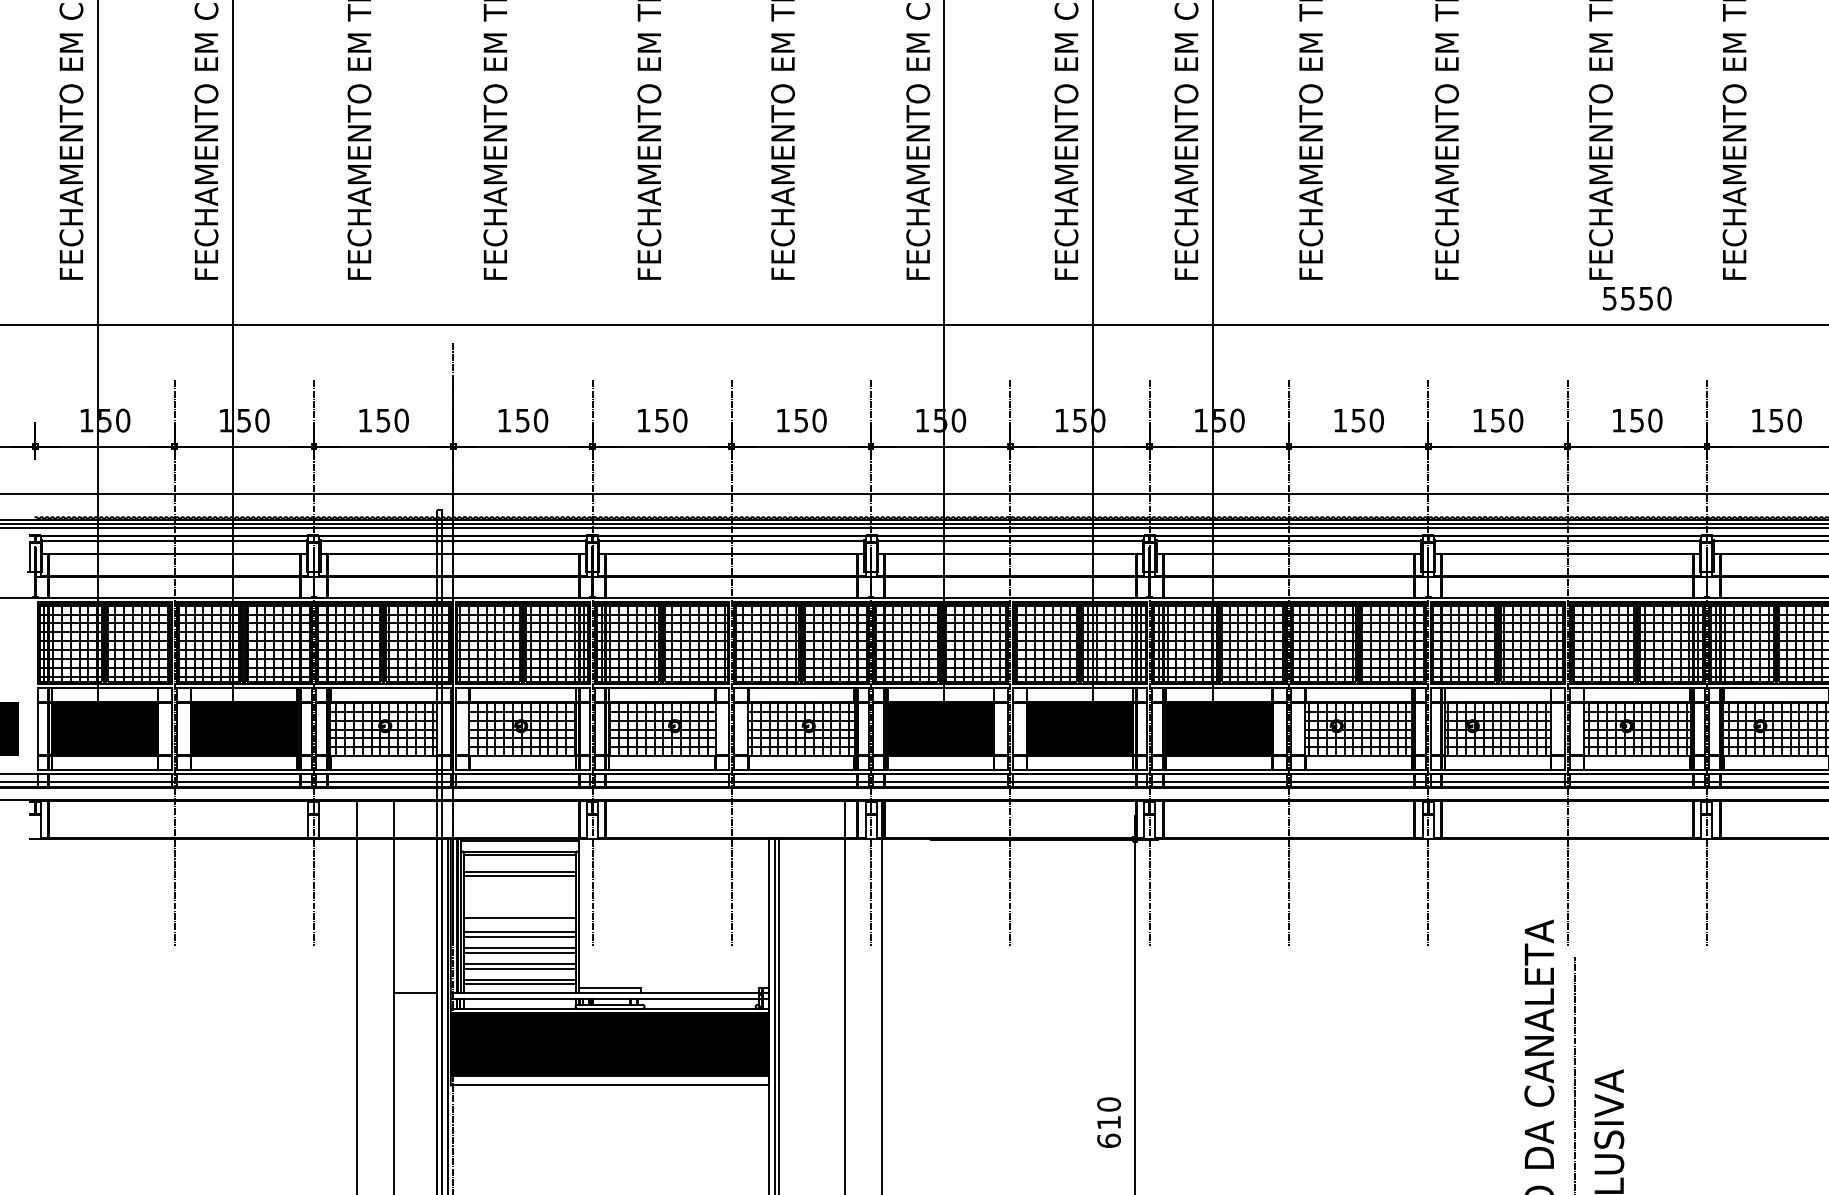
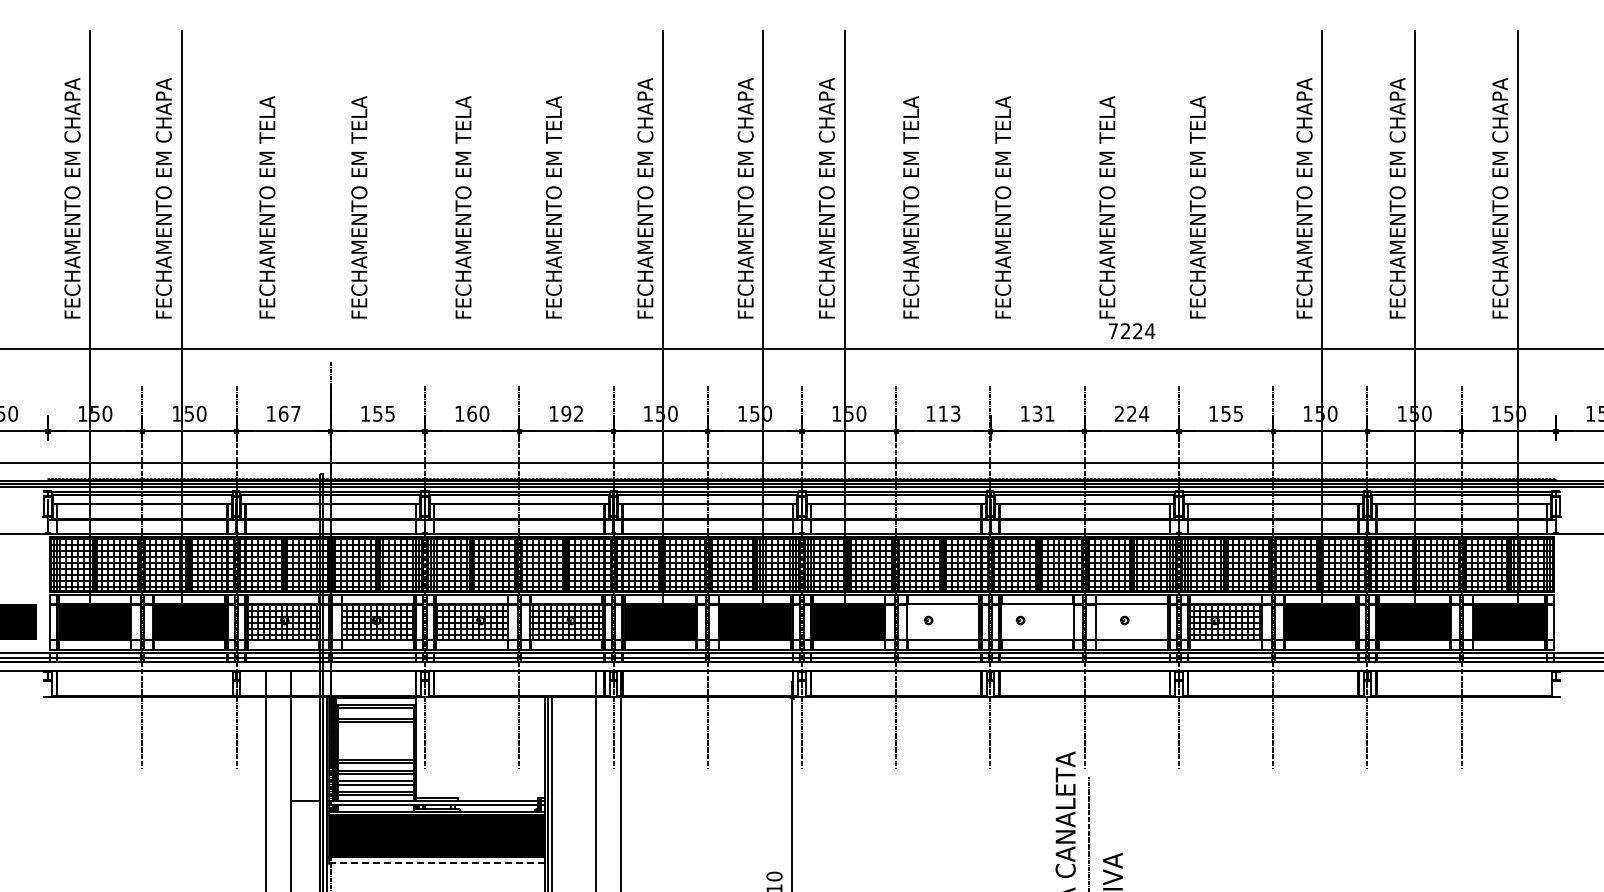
text: (1636, 298) -> (1131, 331), 5550 -> 7224
text: (392, 420) -> (289, 413), 150 -> 167
text: (540, 420) -> (389, 413), 150 -> 155
text: (661, 420) -> (471, 413), 150 -> 160
text: (810, 420) -> (572, 413), 150 -> 192
text: (1367, 420) -> (949, 413), 150 -> 113
text: (1506, 420) -> (1043, 413), 150 -> 131
text: (1636, 420) -> (1131, 413), 150 -> 224
text: (1794, 420) -> (1238, 413), 150 -> 155
hatch: (1358, 729) -> (943, 622), removed
hatch: (1497, 729) -> (1037, 622), removed
hatch: (1636, 729) -> (1131, 622), removed
line: (519, 918) -> (375, 750), removed
line: (609, 1085) -> (436, 863), solid -> dashed

